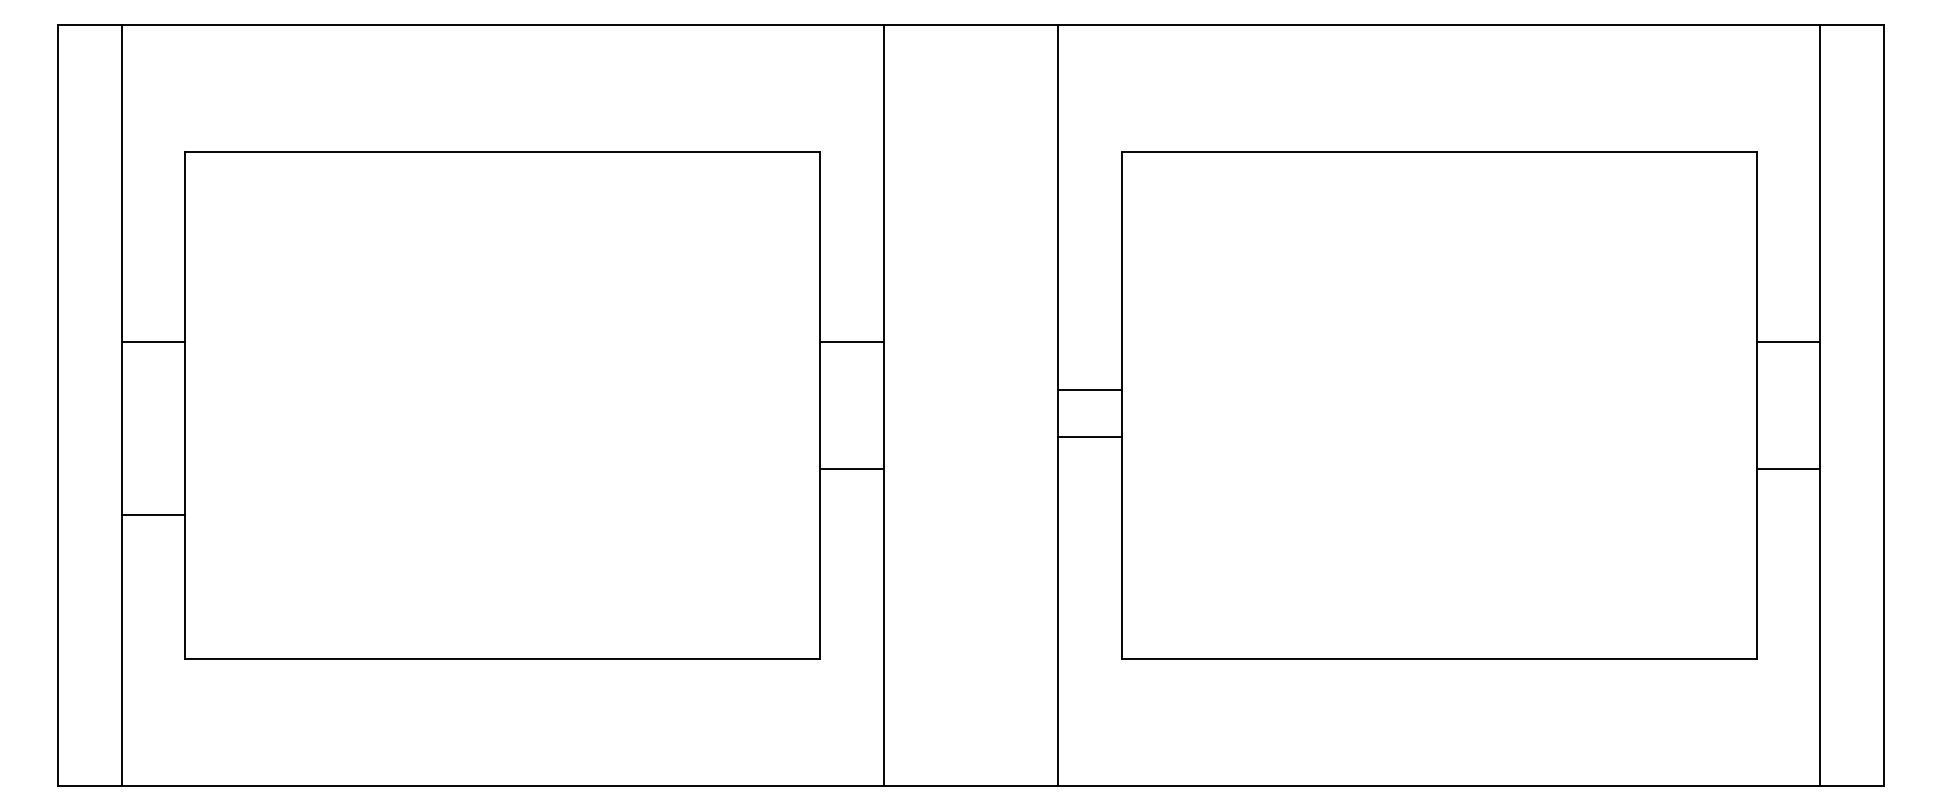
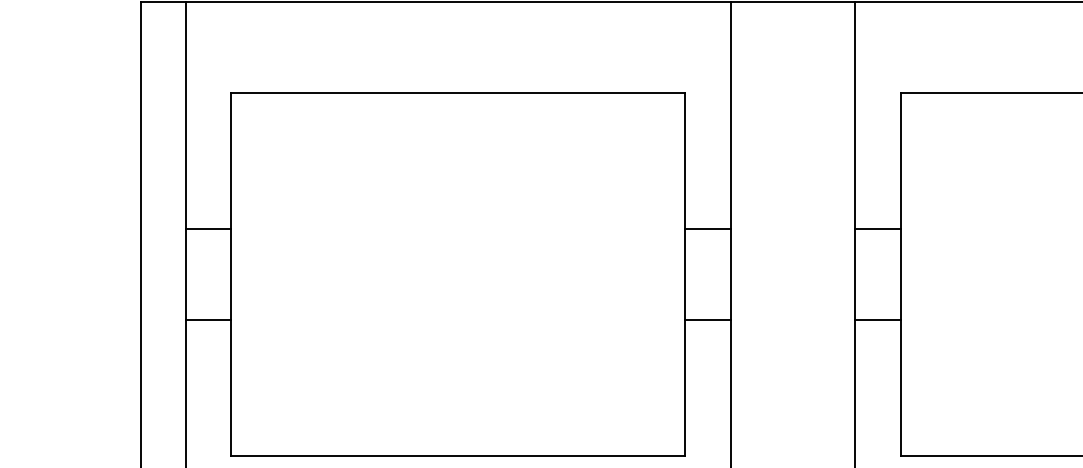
line: (1089, 390) -> (877, 229), moved
line: (1089, 436) -> (877, 319), moved
line: (153, 514) -> (208, 319), moved

